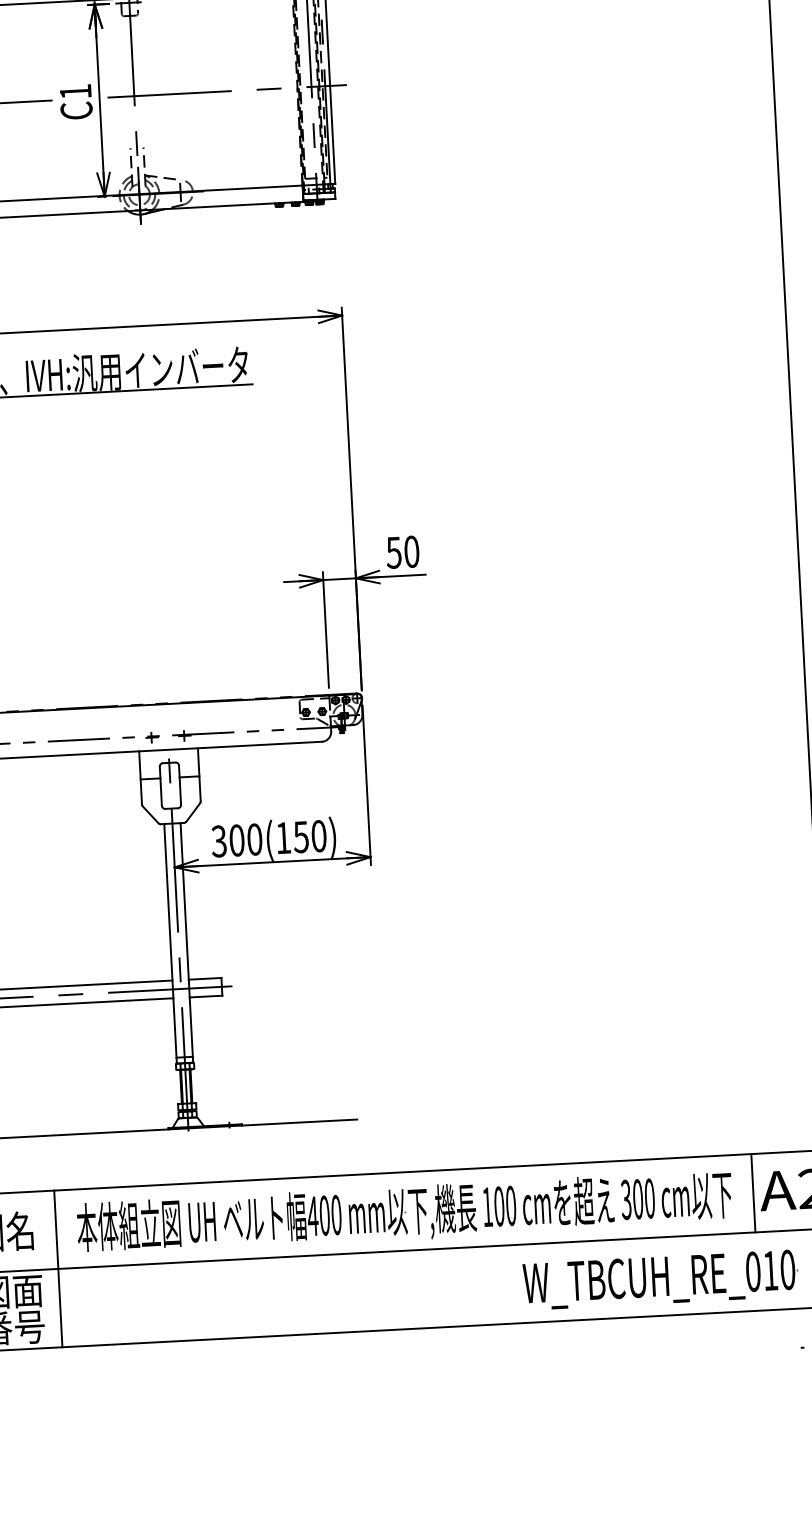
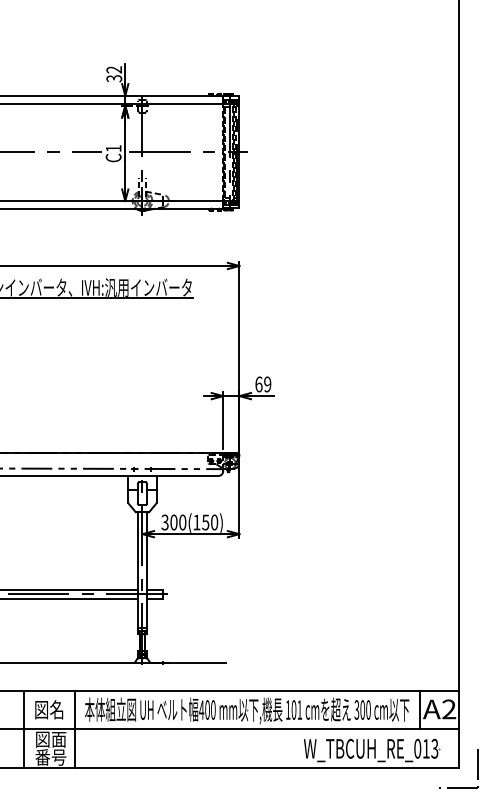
text: (403, 552) -> (263, 384), 50 -> 69
text: (510, 1204) -> (299, 709), 100 -> 101
text: (787, 1269) -> (434, 748), W_TBCUH_RE_010 -> W_TBCUH_RE_013

